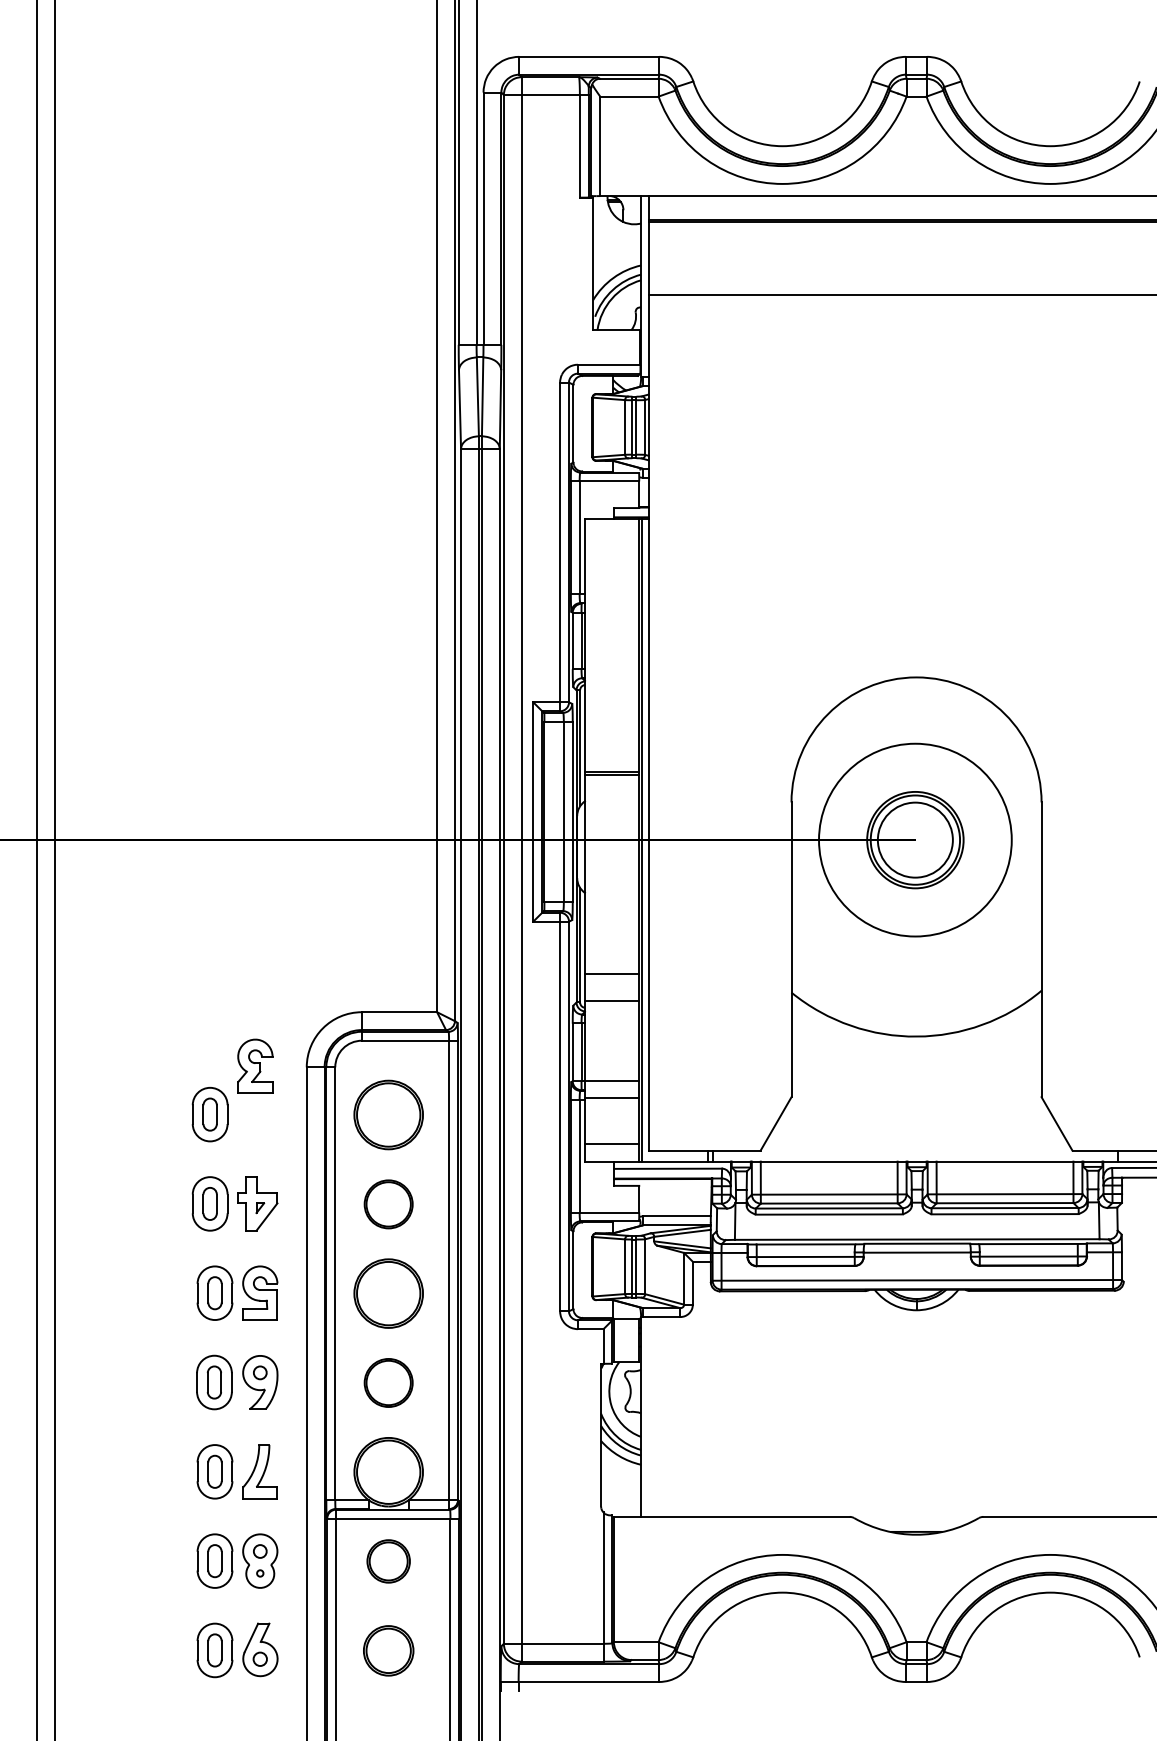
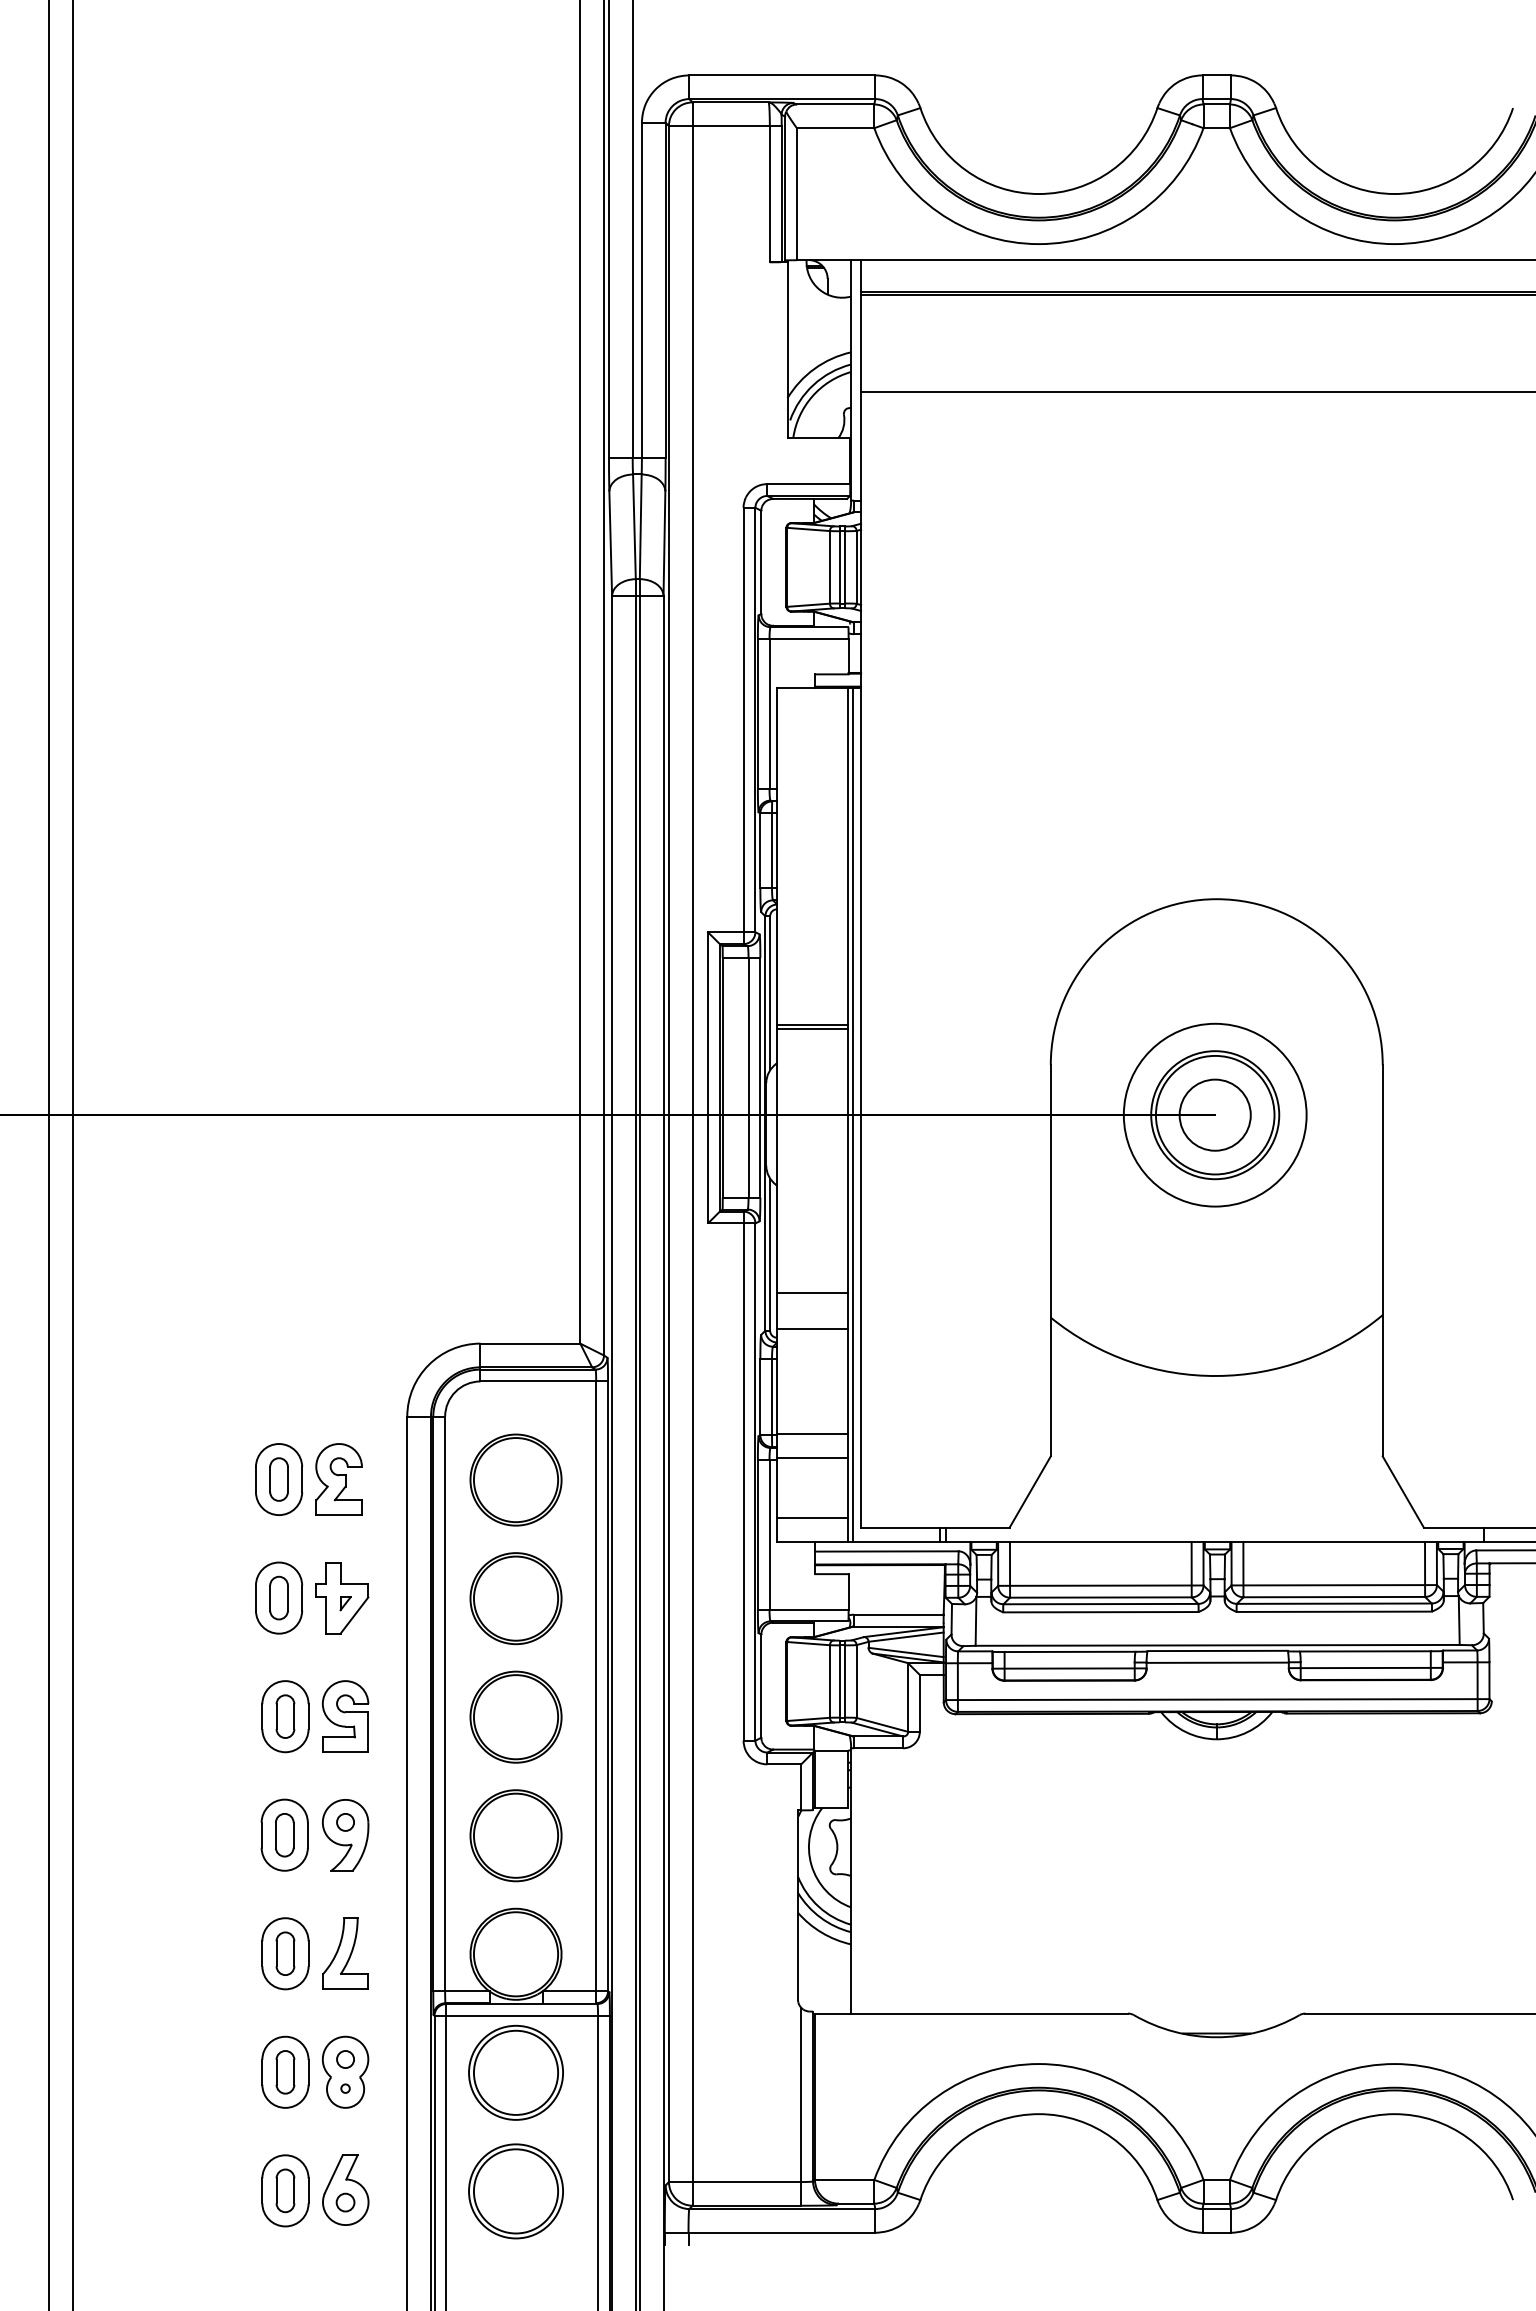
circle: (914, 839) -> (1214, 1114), size x0.71
circle: (914, 839) -> (1214, 1114), size x0.71
part: (254, 1066) -> (338, 1479), moved
part: (388, 1204) -> (515, 1598), size x1.43
part: (388, 1382) -> (515, 1835), size x1.43
part: (388, 1561) -> (515, 2072), size x1.67
part: (388, 1650) -> (515, 2191), size x1.43

